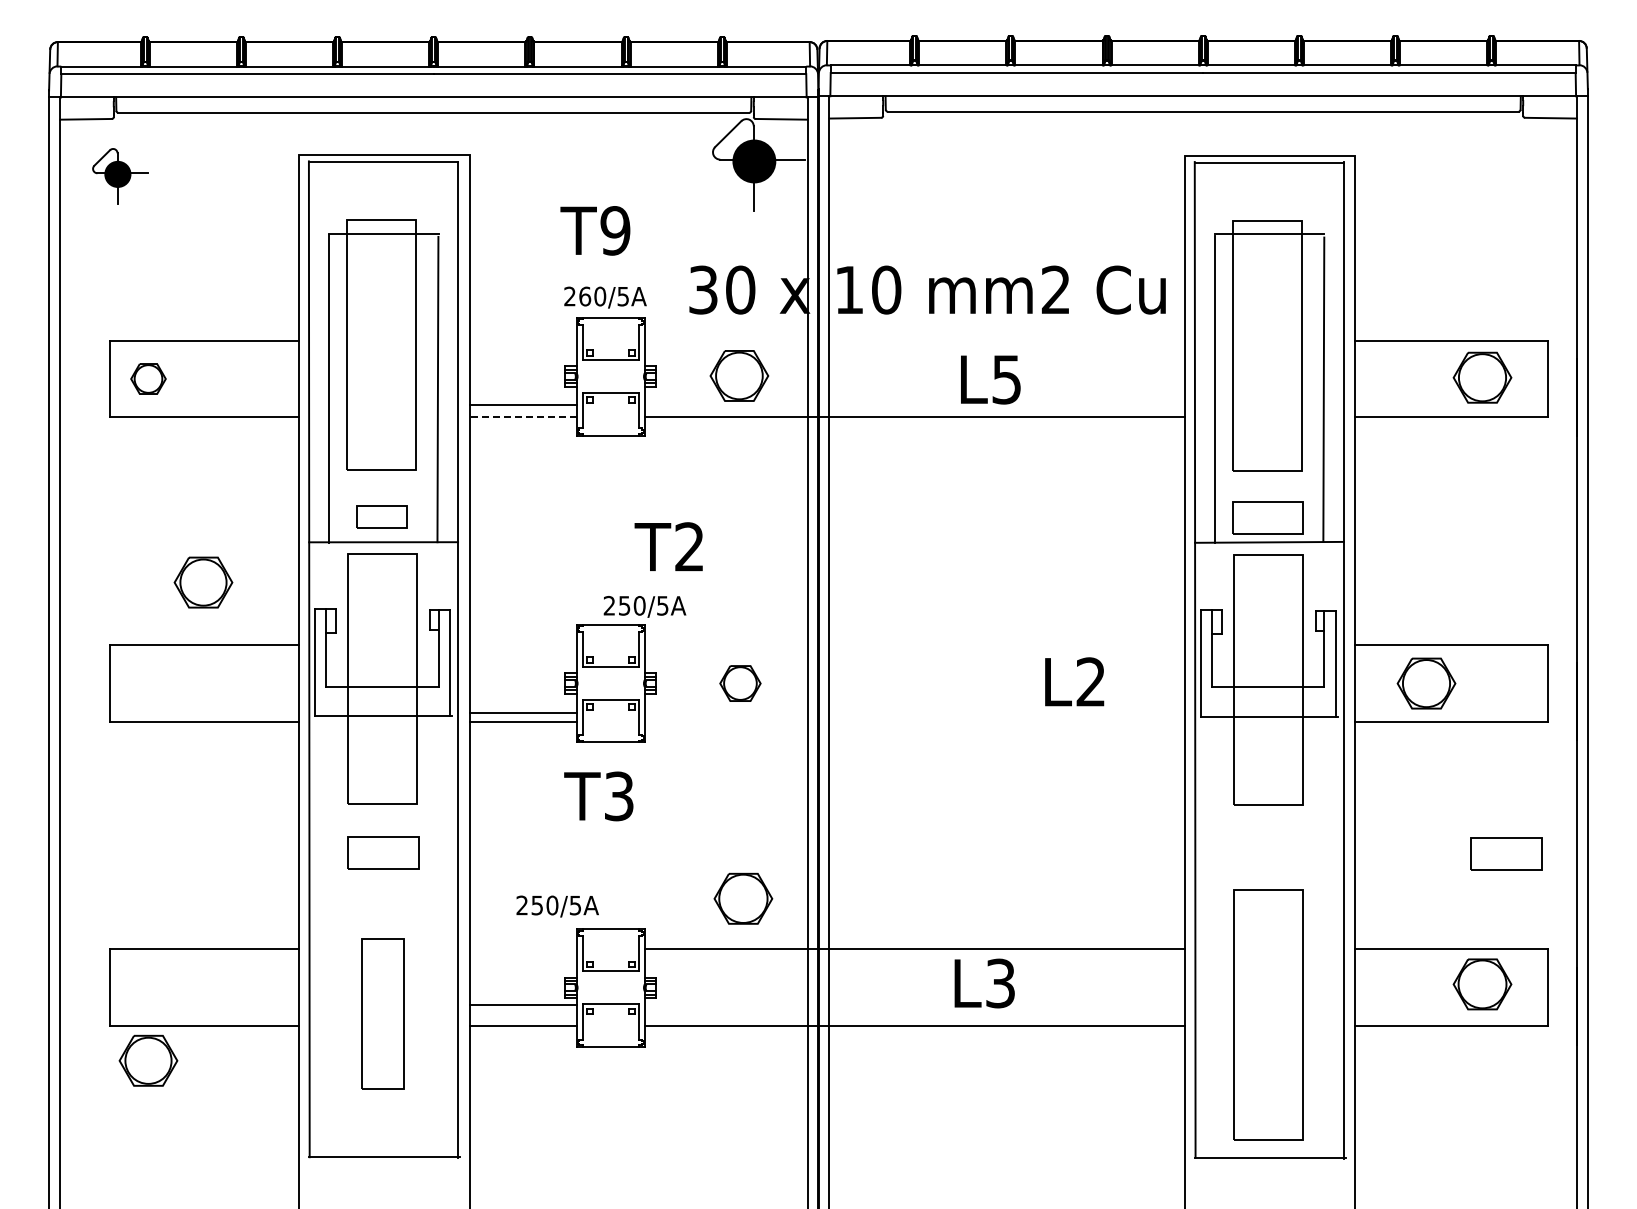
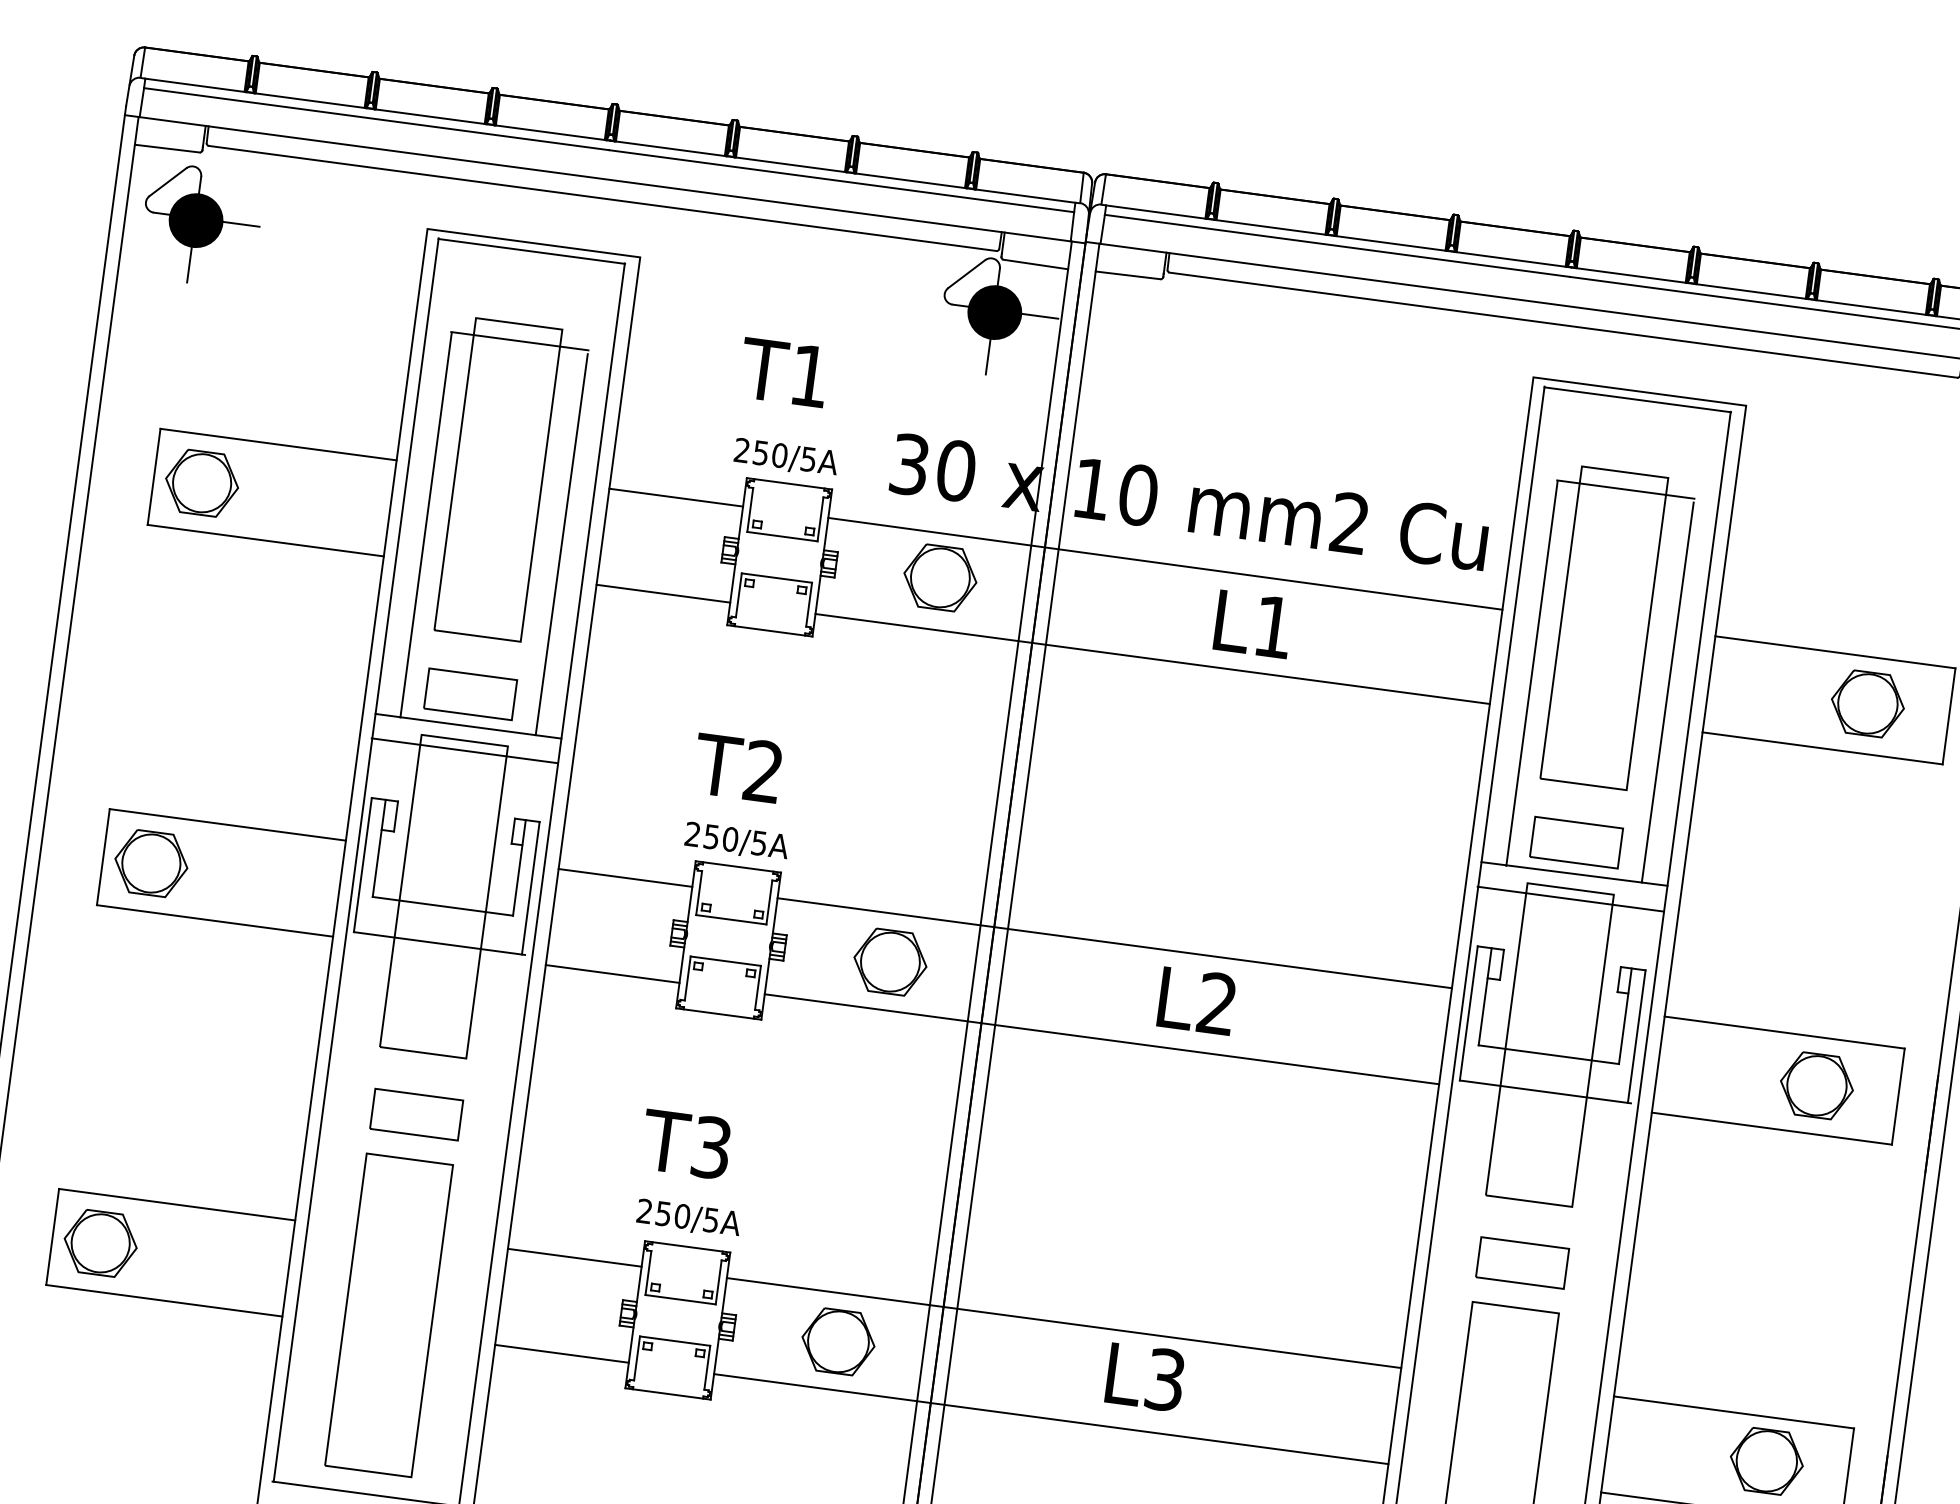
part: (120, 176) -> (200, 225), size x1.67
text: (615, 230) -> (809, 375), T9 -> T1
text: (585, 296) -> (761, 453), 260/5A -> 250/5A
line: (914, 341) -> (1164, 564), added
part: (148, 378) -> (202, 482), size x1.67
text: (1006, 379) -> (1273, 626), L5 -> L1
line: (522, 404) -> (675, 497), moved
line: (523, 417) -> (663, 593), dashed -> solid
part: (381, 516) -> (470, 693), size x1.43
text: (668, 546) -> (737, 767), moved
line: (382, 561) -> (463, 750), added
line: (1268, 562) -> (1569, 898), added
part: (203, 582) -> (151, 863), moved
text: (644, 606) -> (736, 841), moved
line: (914, 645) -> (1114, 943), added
text: (1074, 681) -> (1196, 1000), moved
part: (740, 683) -> (890, 962), size x1.43
part: (1426, 683) -> (1816, 1085), moved
line: (522, 713) -> (624, 878), moved
line: (914, 722) -> (1101, 1039), added
text: (598, 796) -> (685, 1144), moved
part: (1506, 853) -> (1522, 1262), moved
part: (743, 898) -> (838, 1341), moved
text: (557, 906) -> (688, 1218), moved
line: (522, 1005) -> (574, 1257), moved
part: (382, 1013) -> (388, 1314), size x1.67
part: (148, 1060) -> (100, 1242), moved

